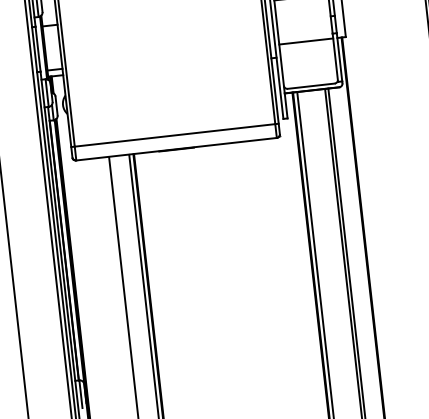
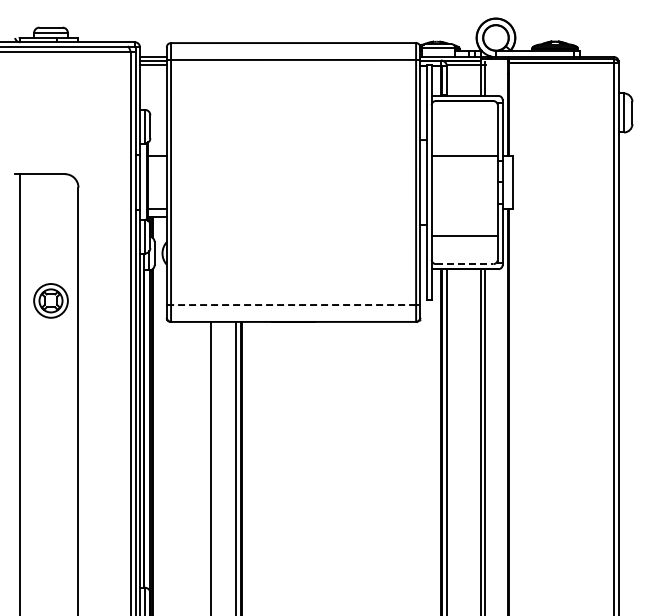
line: (306, 41) -> (464, 236), moved
line: (311, 86) -> (464, 264), solid -> dashed
line: (174, 135) -> (293, 305), solid -> dashed

